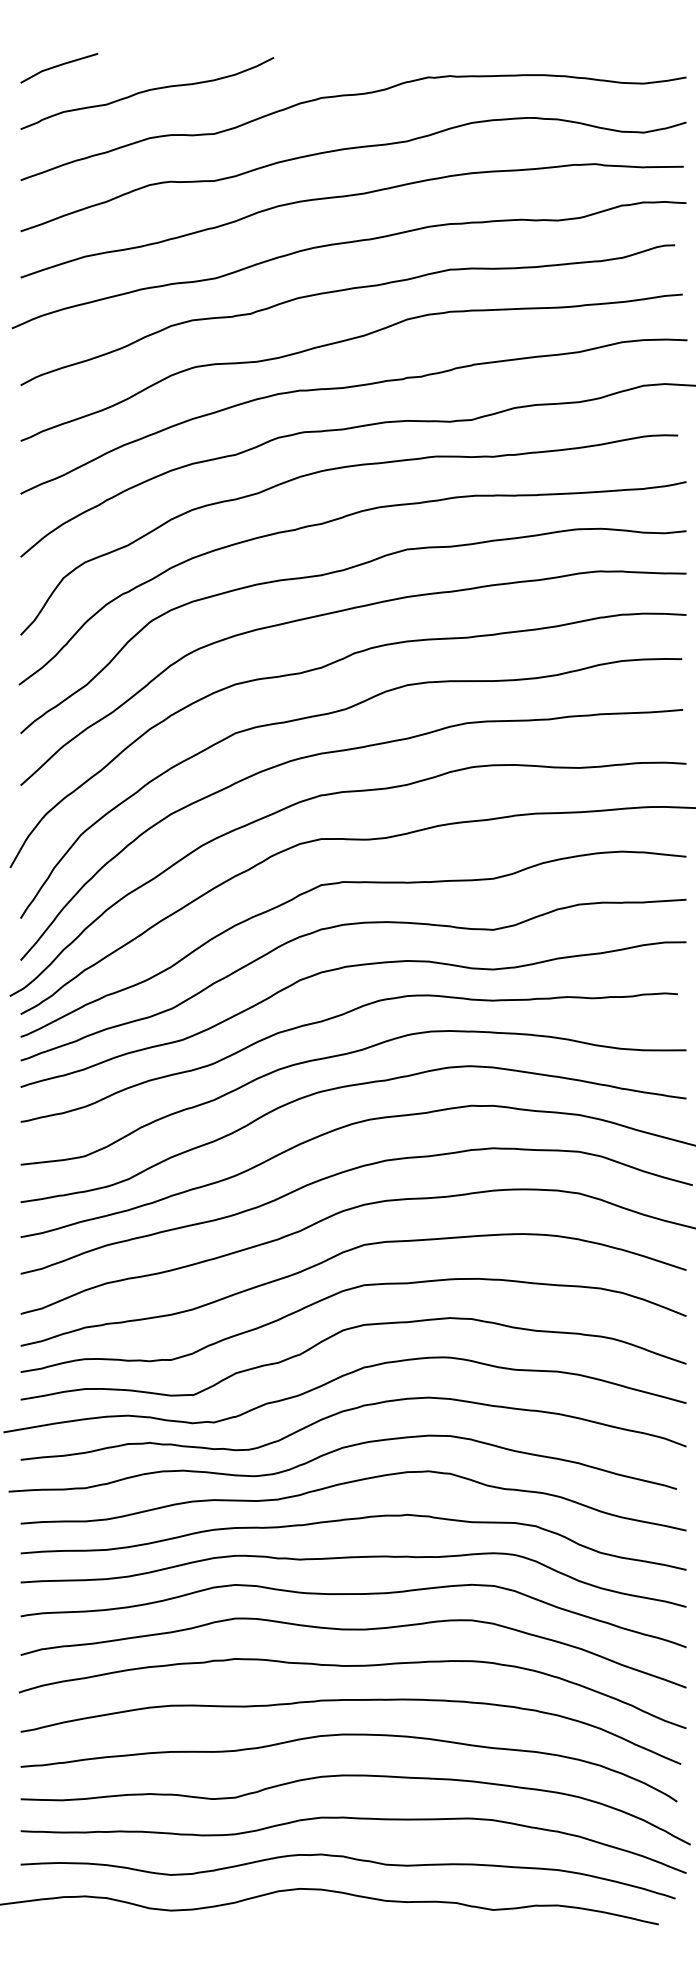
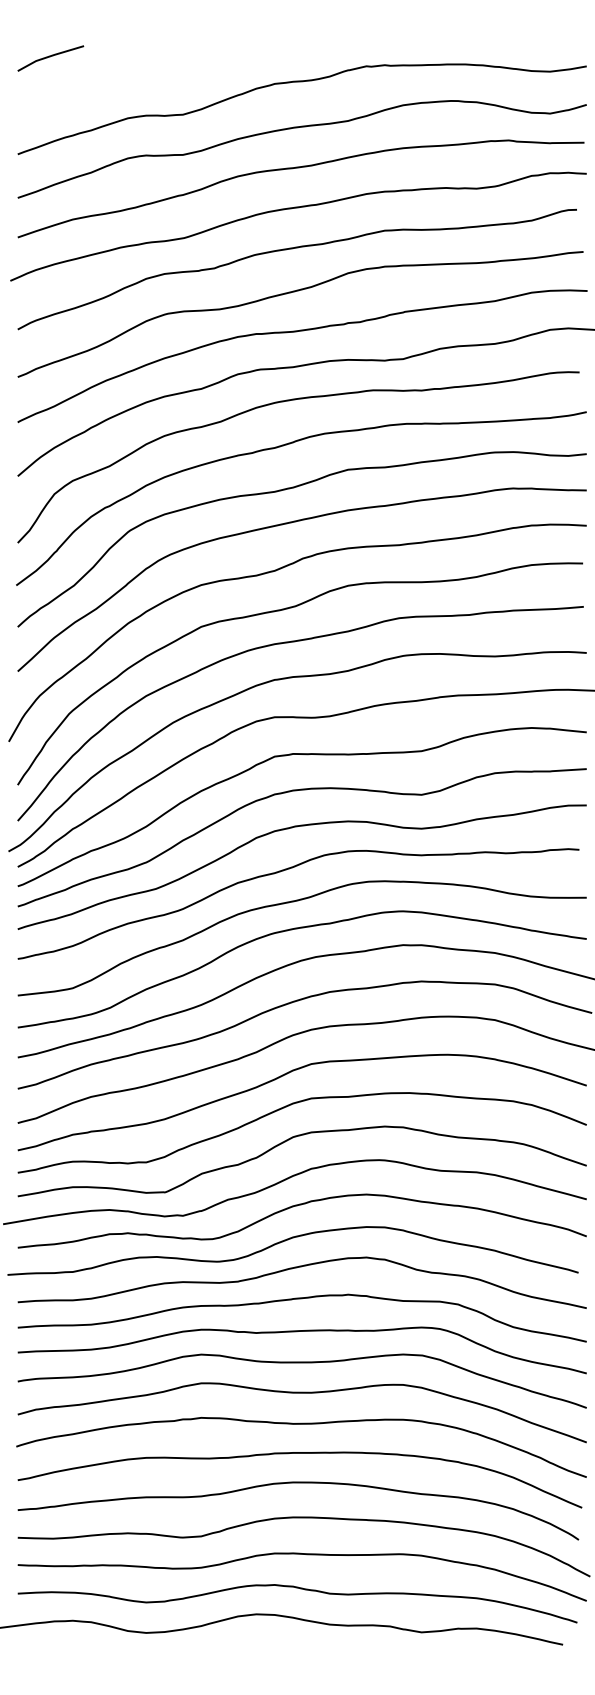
curve: (146, 91) -> (125, 78), removed

